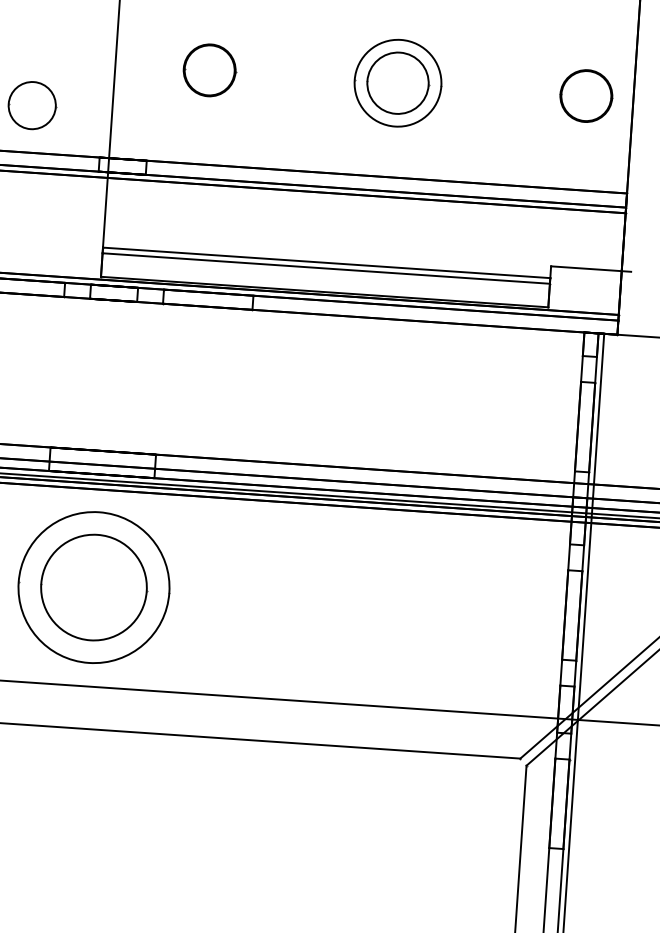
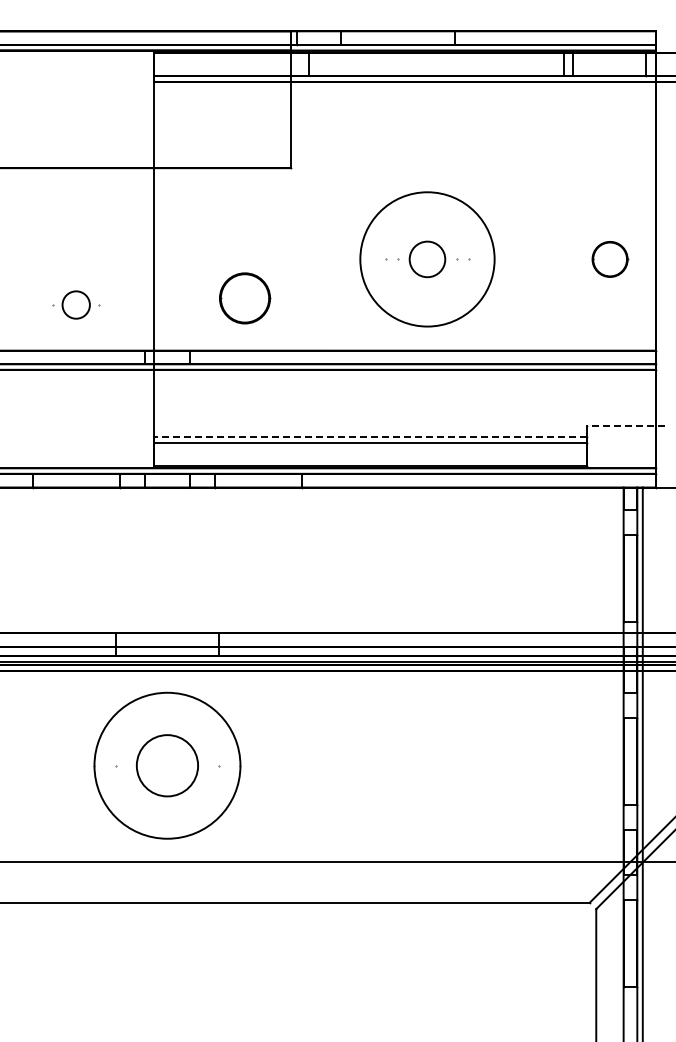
circle: (210, 70) -> (245, 298), moved
circle: (398, 83) -> (427, 259), size x0.6
circle: (398, 83) -> (427, 259), size x1.6
part: (586, 96) -> (610, 259), size x0.7
circle: (32, 105) -> (76, 304), size x0.6
line: (326, 263) -> (370, 437), solid -> dashed
line: (590, 268) -> (625, 425), solid -> dashed
circle: (94, 587) -> (167, 765), size x0.6

